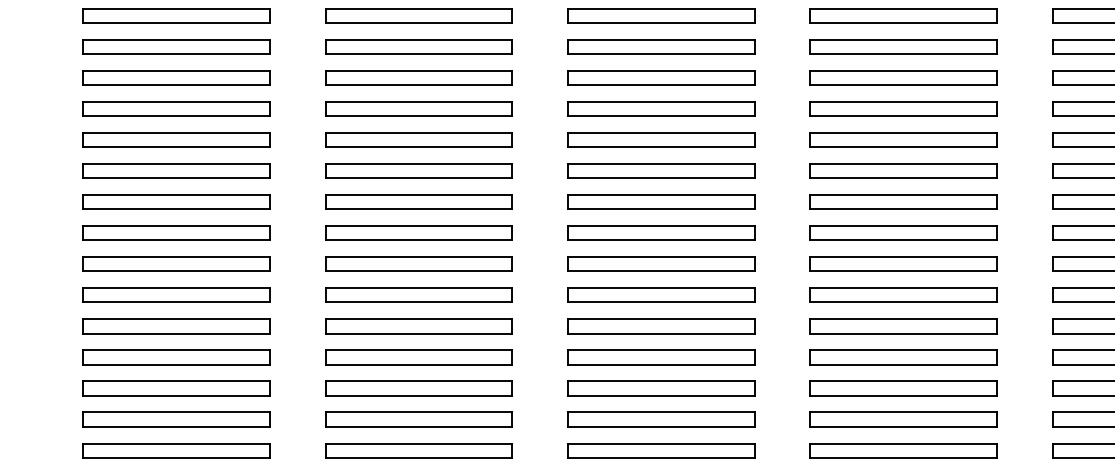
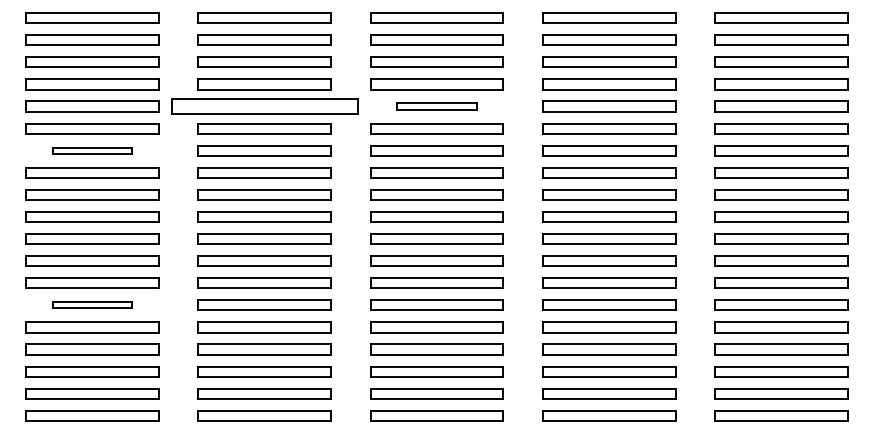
part: (418, 46) -> (264, 106), size x1.4
part: (660, 46) -> (436, 106), size x0.6
part: (176, 108) -> (92, 150), size x0.6
part: (176, 325) -> (92, 304), size x0.6

